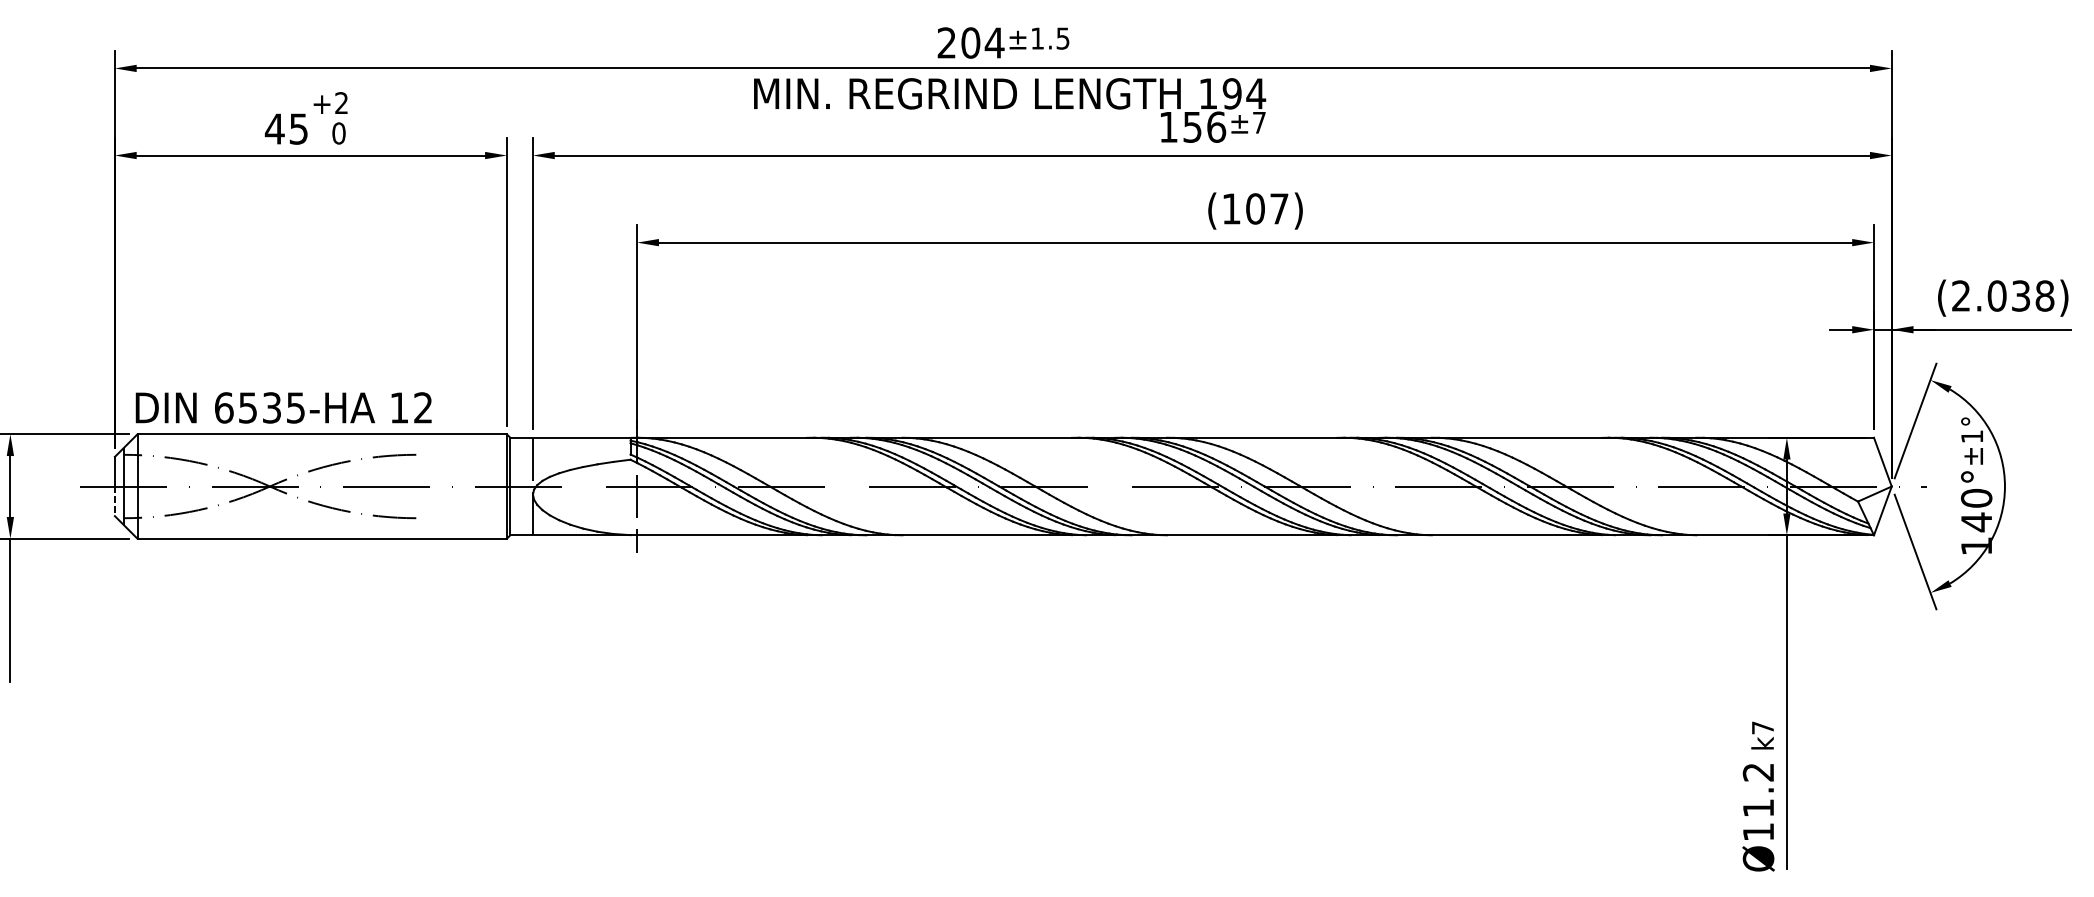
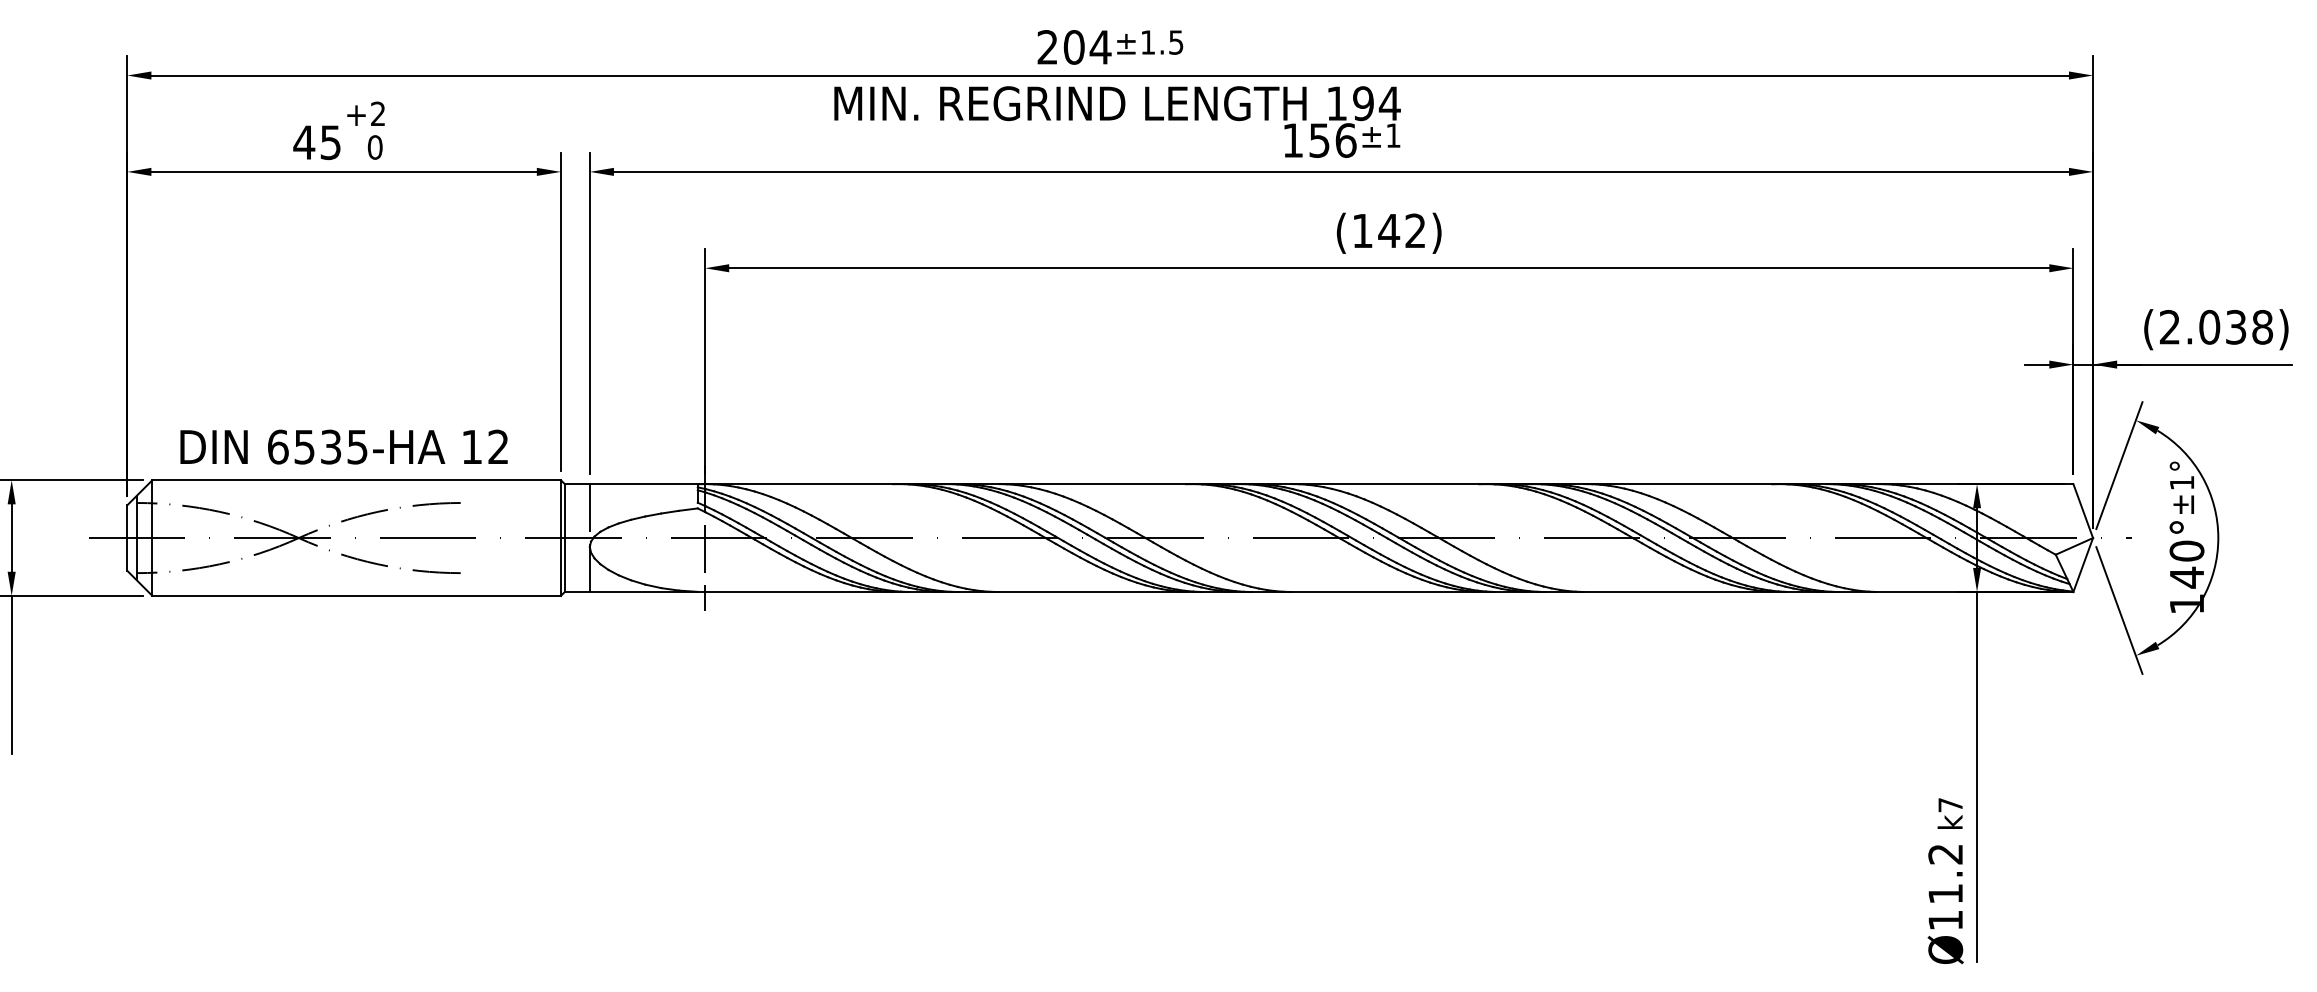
text: (1259, 122) -> (1393, 135), ±7 -> ±1
text: (1266, 208) -> (1401, 230), (107) -> (142)
text: (283, 407) -> (343, 446), moved
line: (115, 501) -> (127, 554), dashed -> solid

